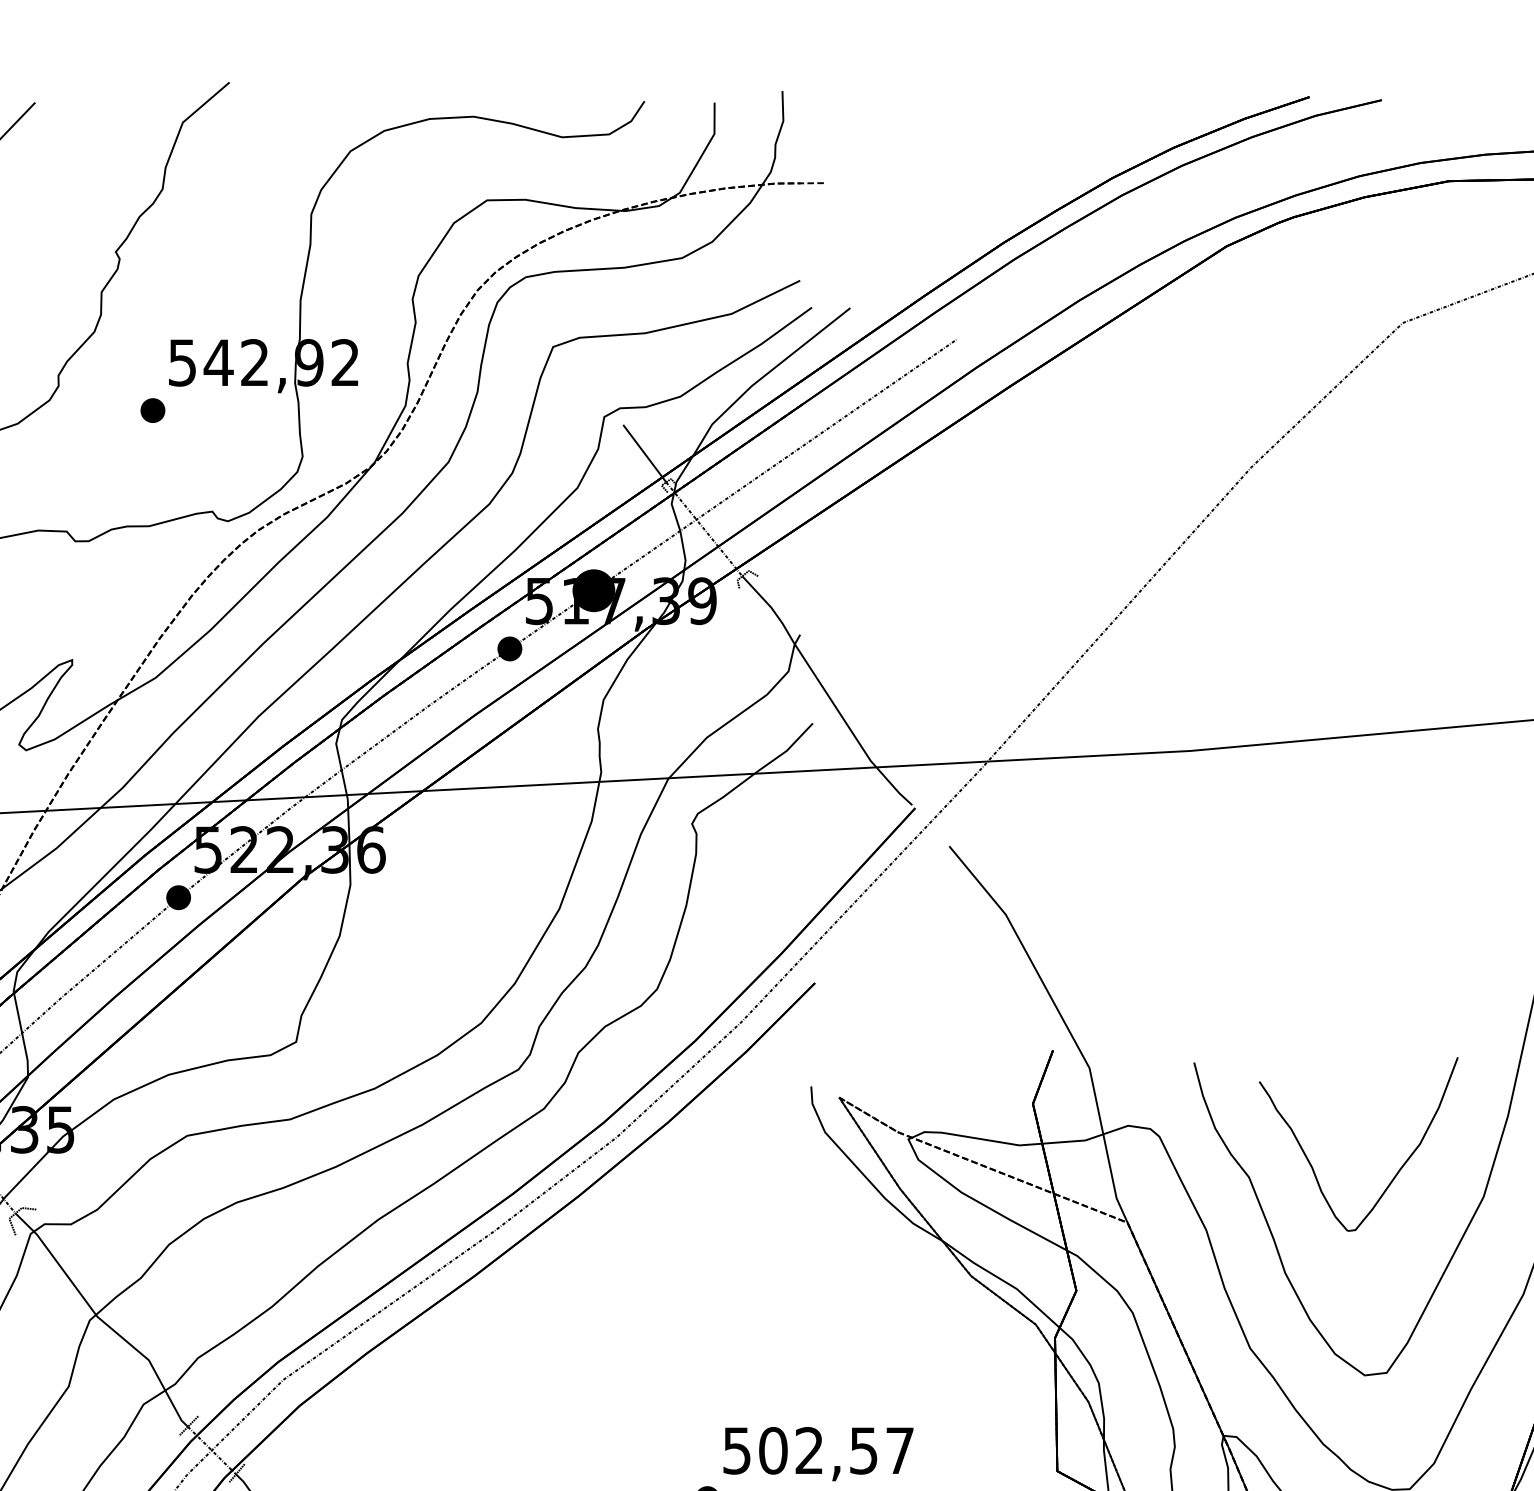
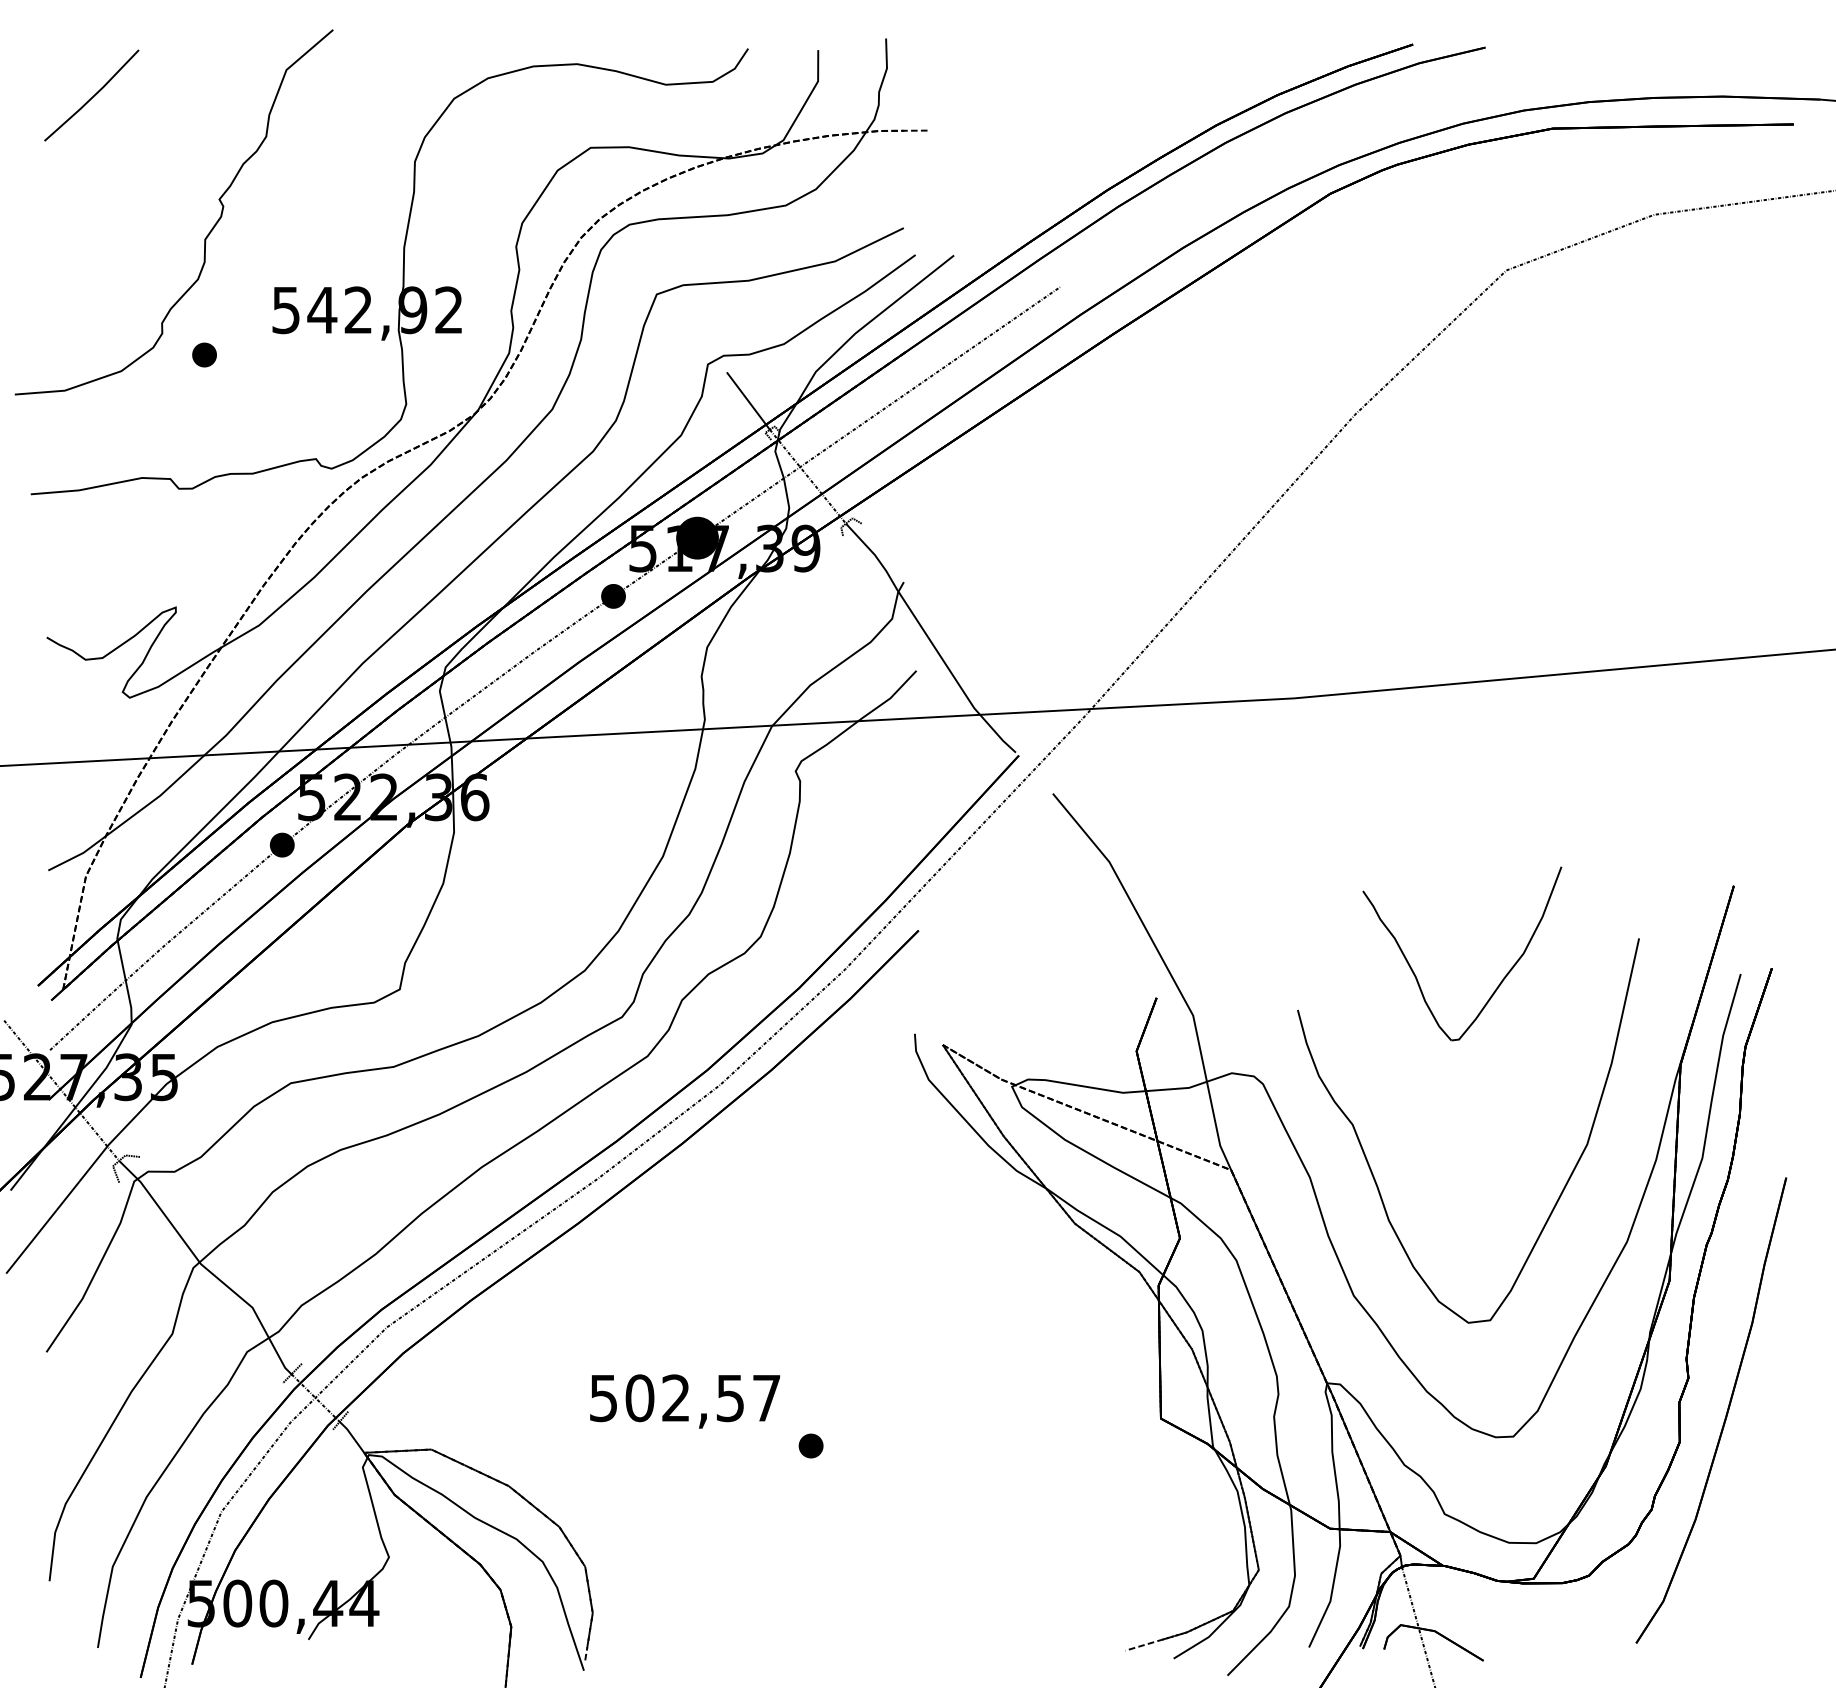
part: (152, 410) -> (204, 354), moved
part: (1397, 1171) -> (1501, 980), moved
text: (818, 1454) -> (685, 1401), moved

